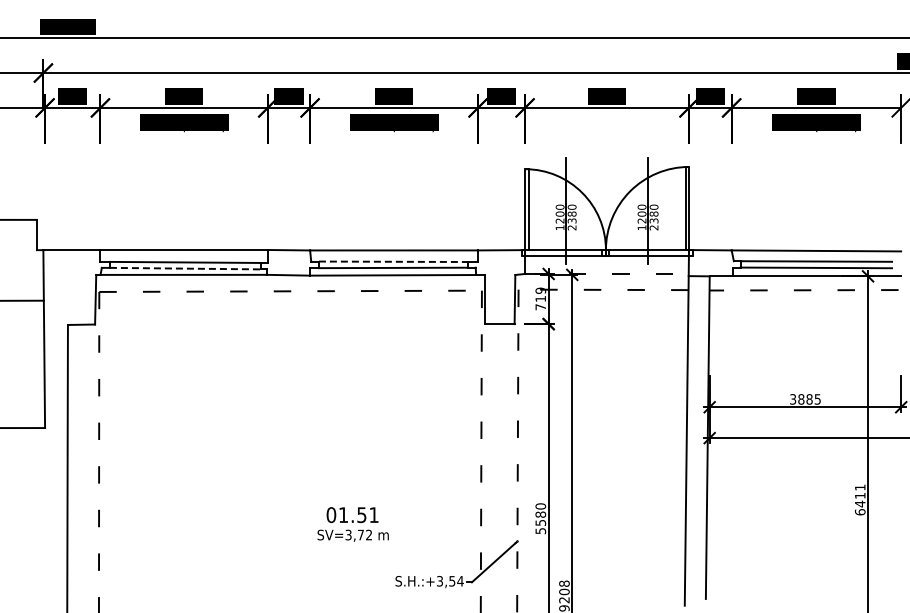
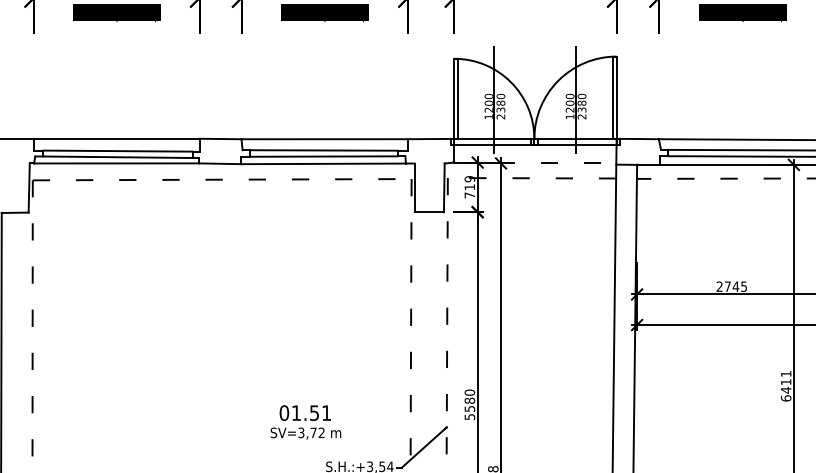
line: (393, 261) -> (324, 150), dashed -> solid
line: (185, 268) -> (118, 157), dashed -> solid
text: (801, 399) -> (727, 286), 3885 -> 2745
text: (352, 524) -> (305, 422), moved

